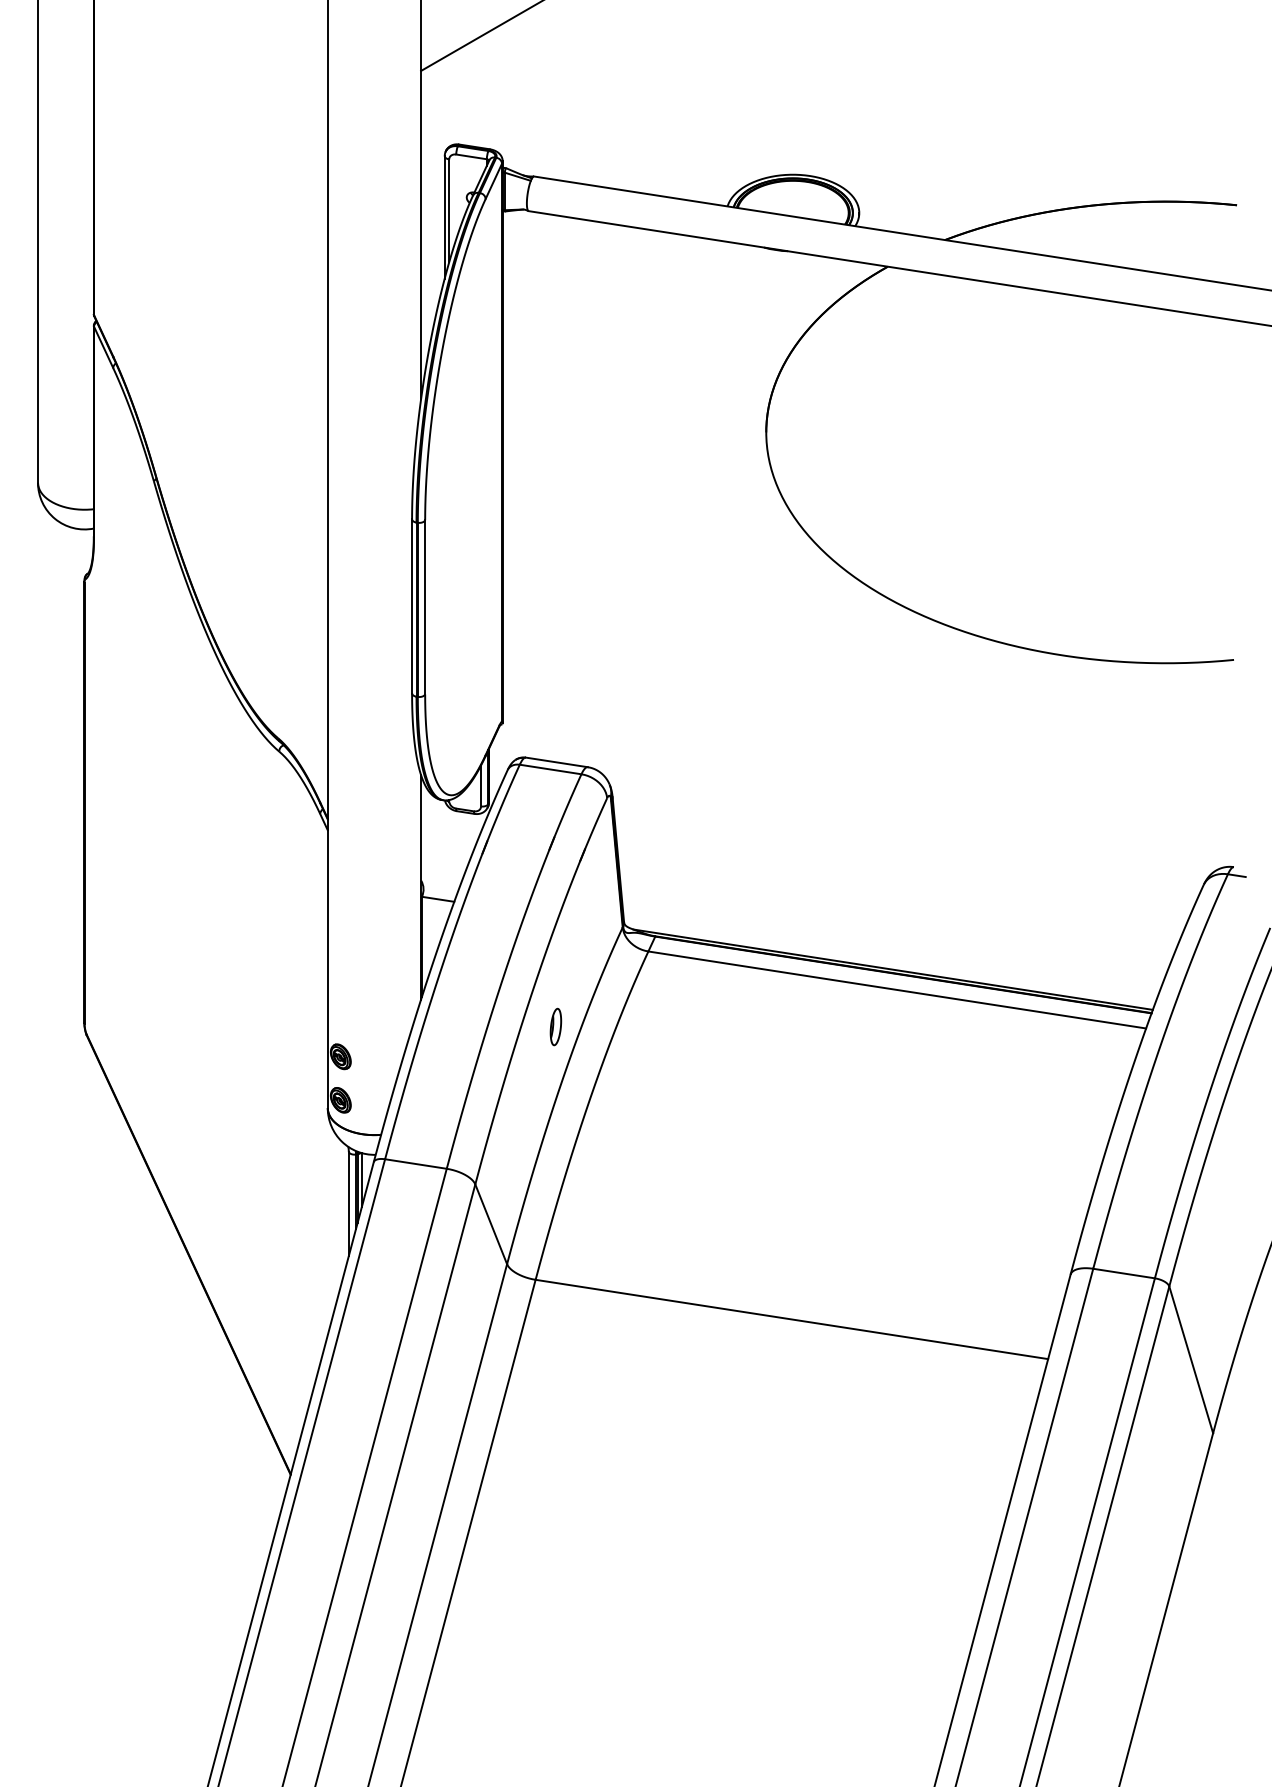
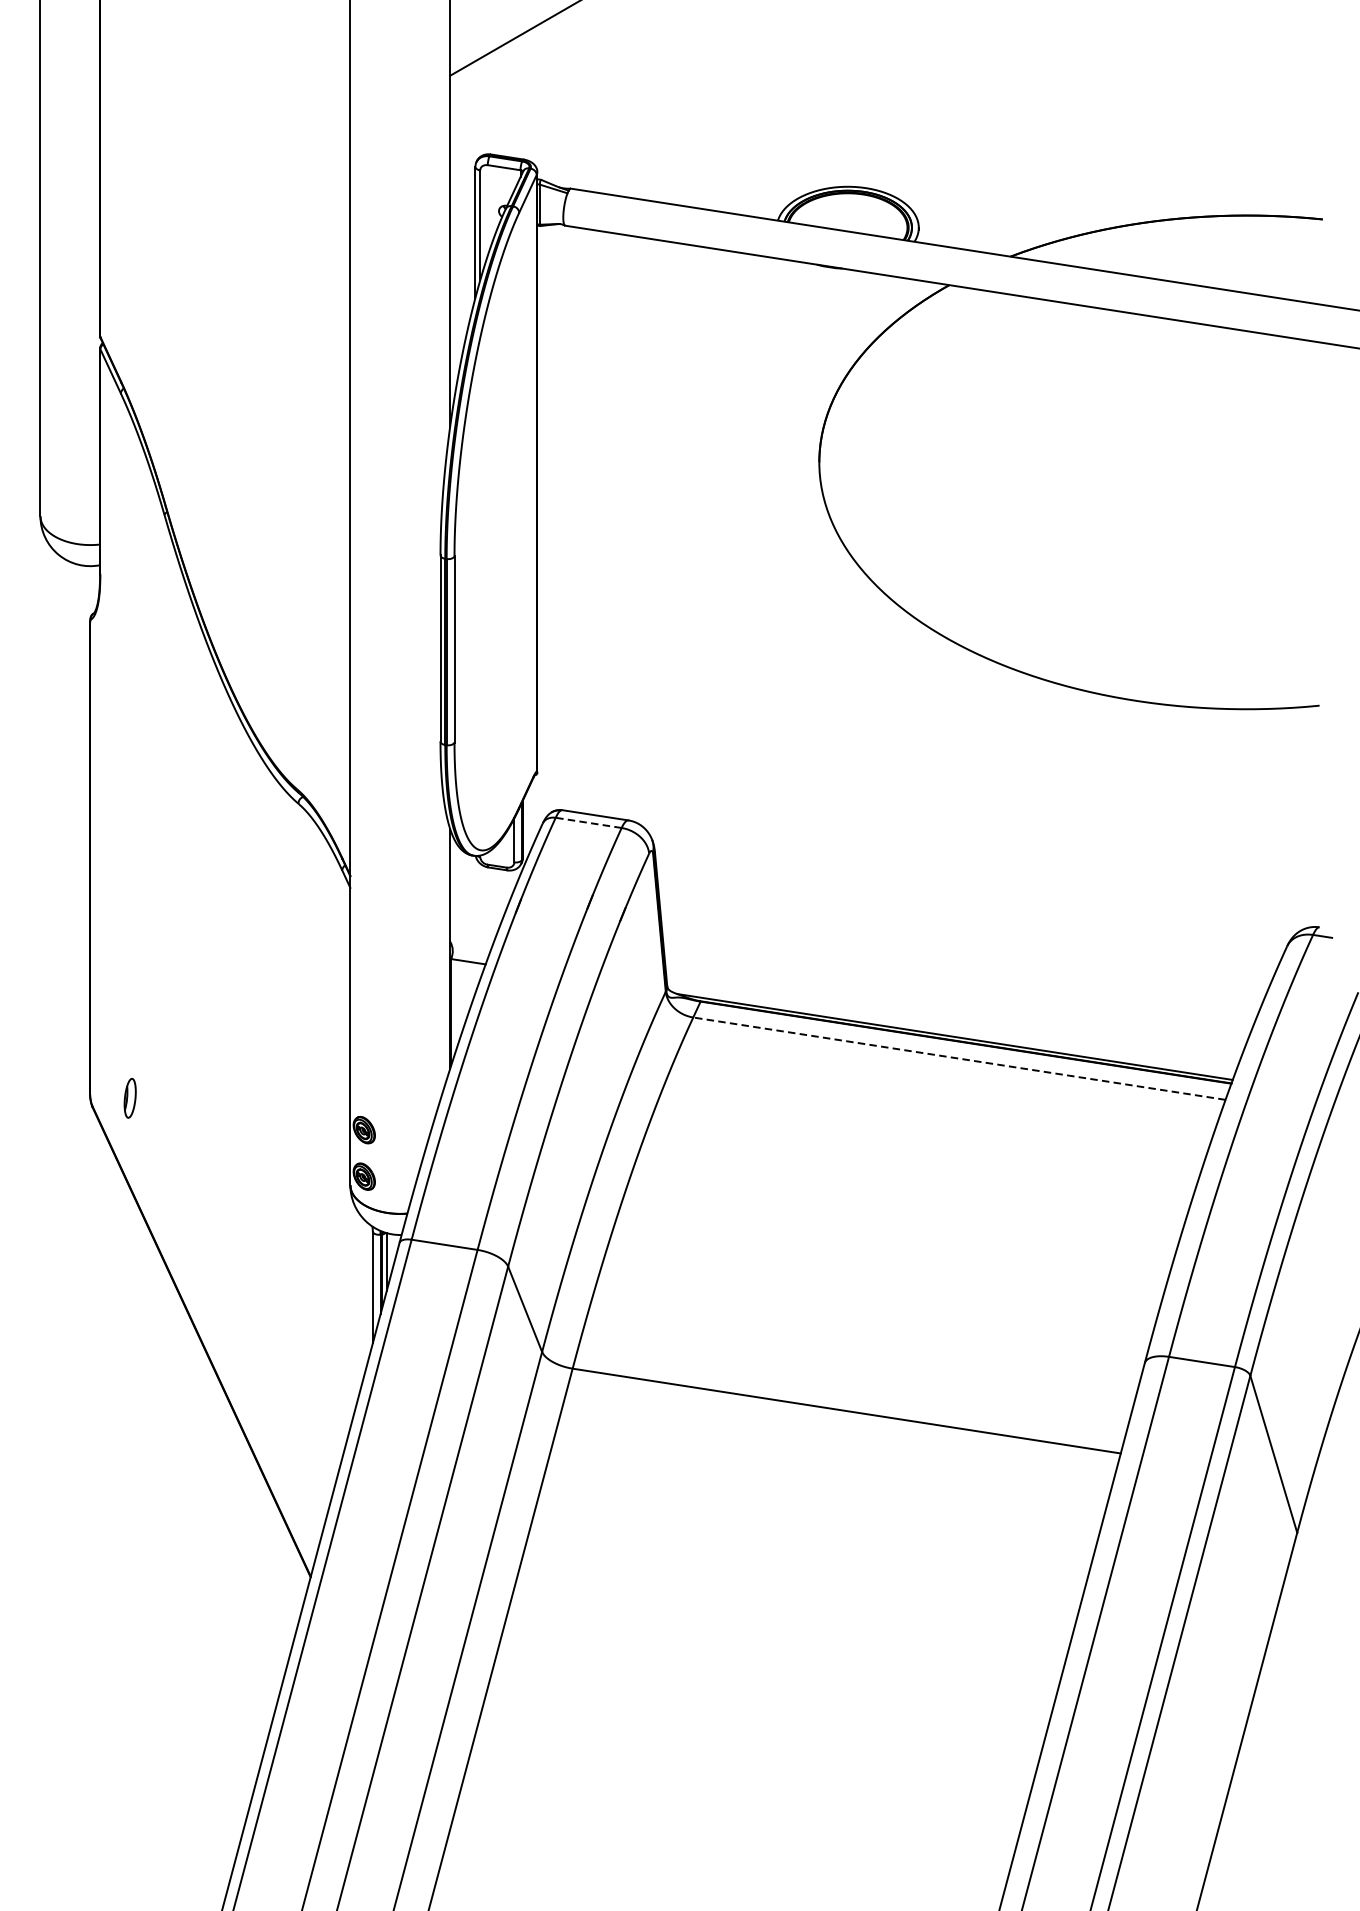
line: (550, 769) -> (588, 822), solid -> dashed
line: (897, 989) -> (959, 1058), solid -> dashed
part: (555, 1026) -> (129, 1097), moved

